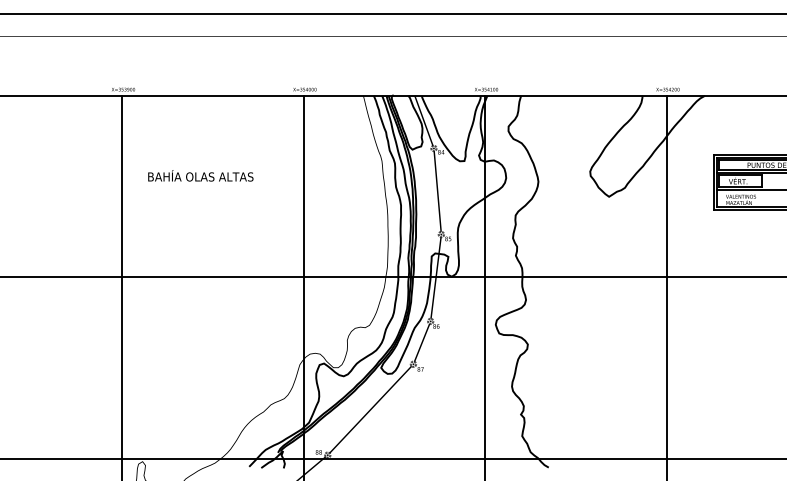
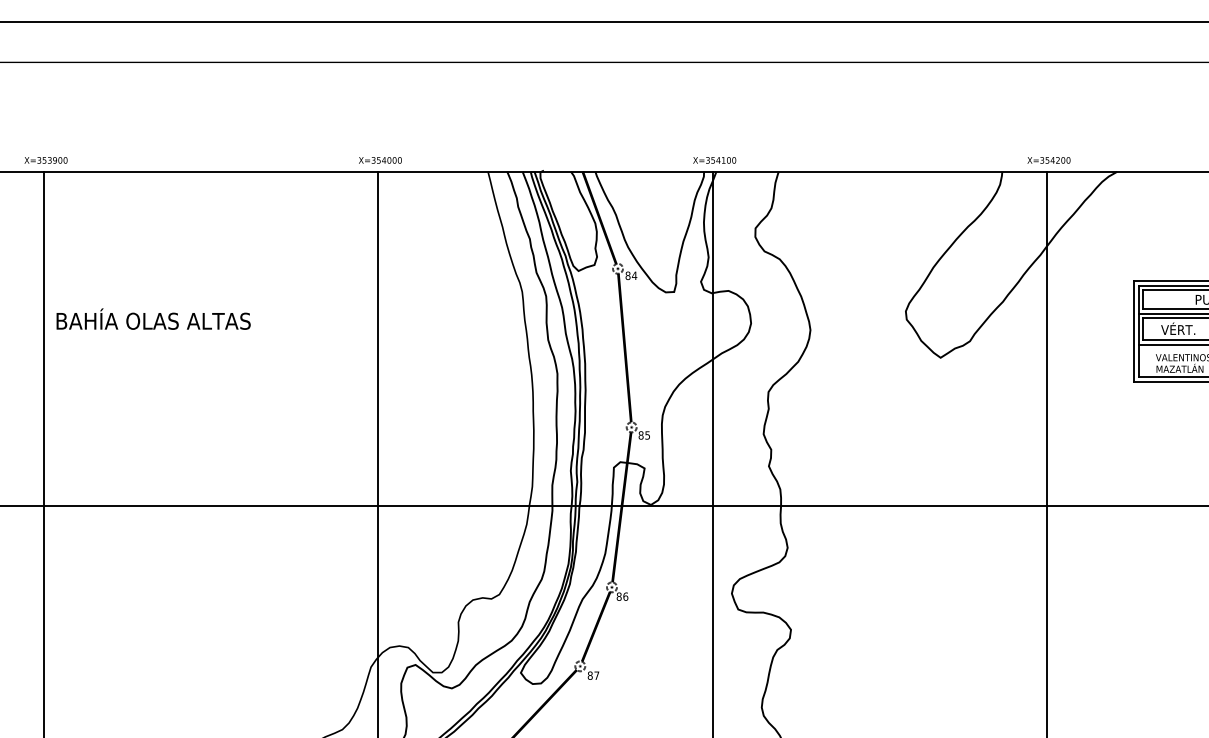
text: (200, 175) -> (153, 318), moved

